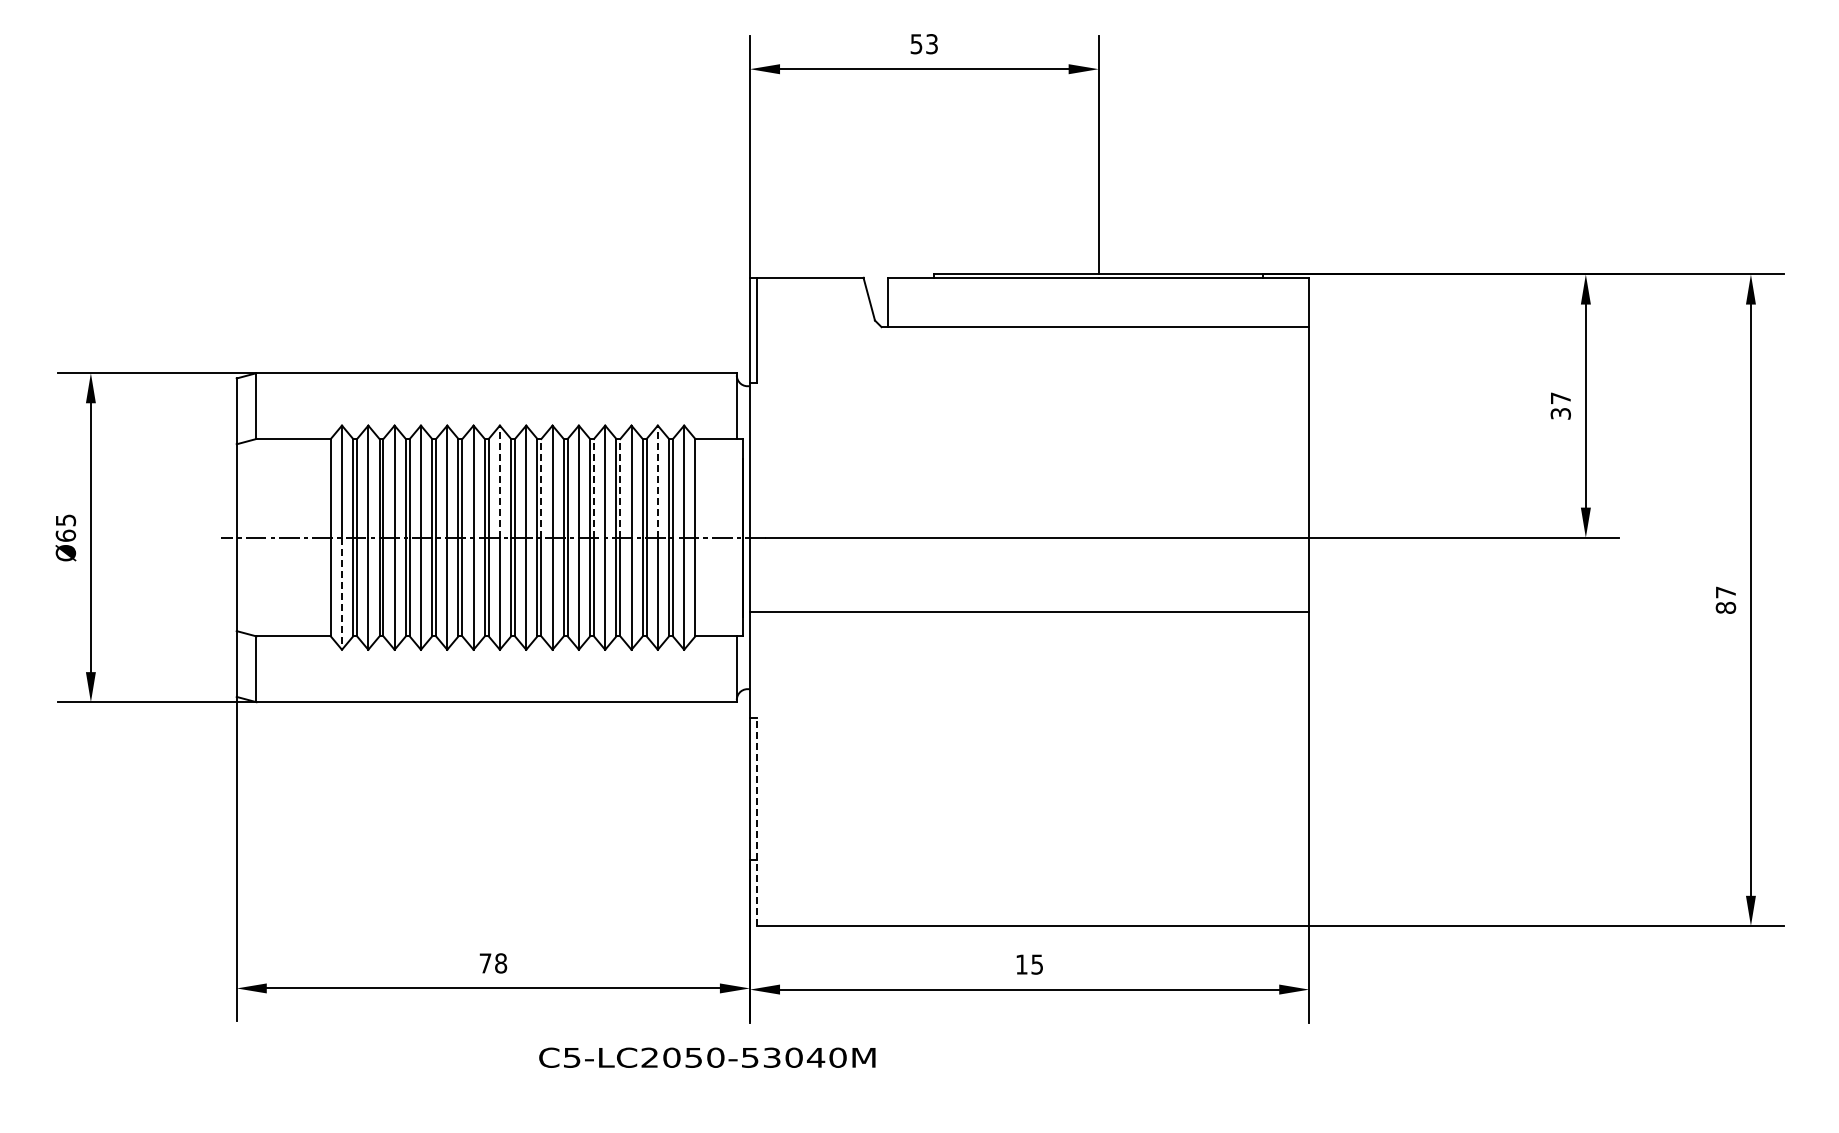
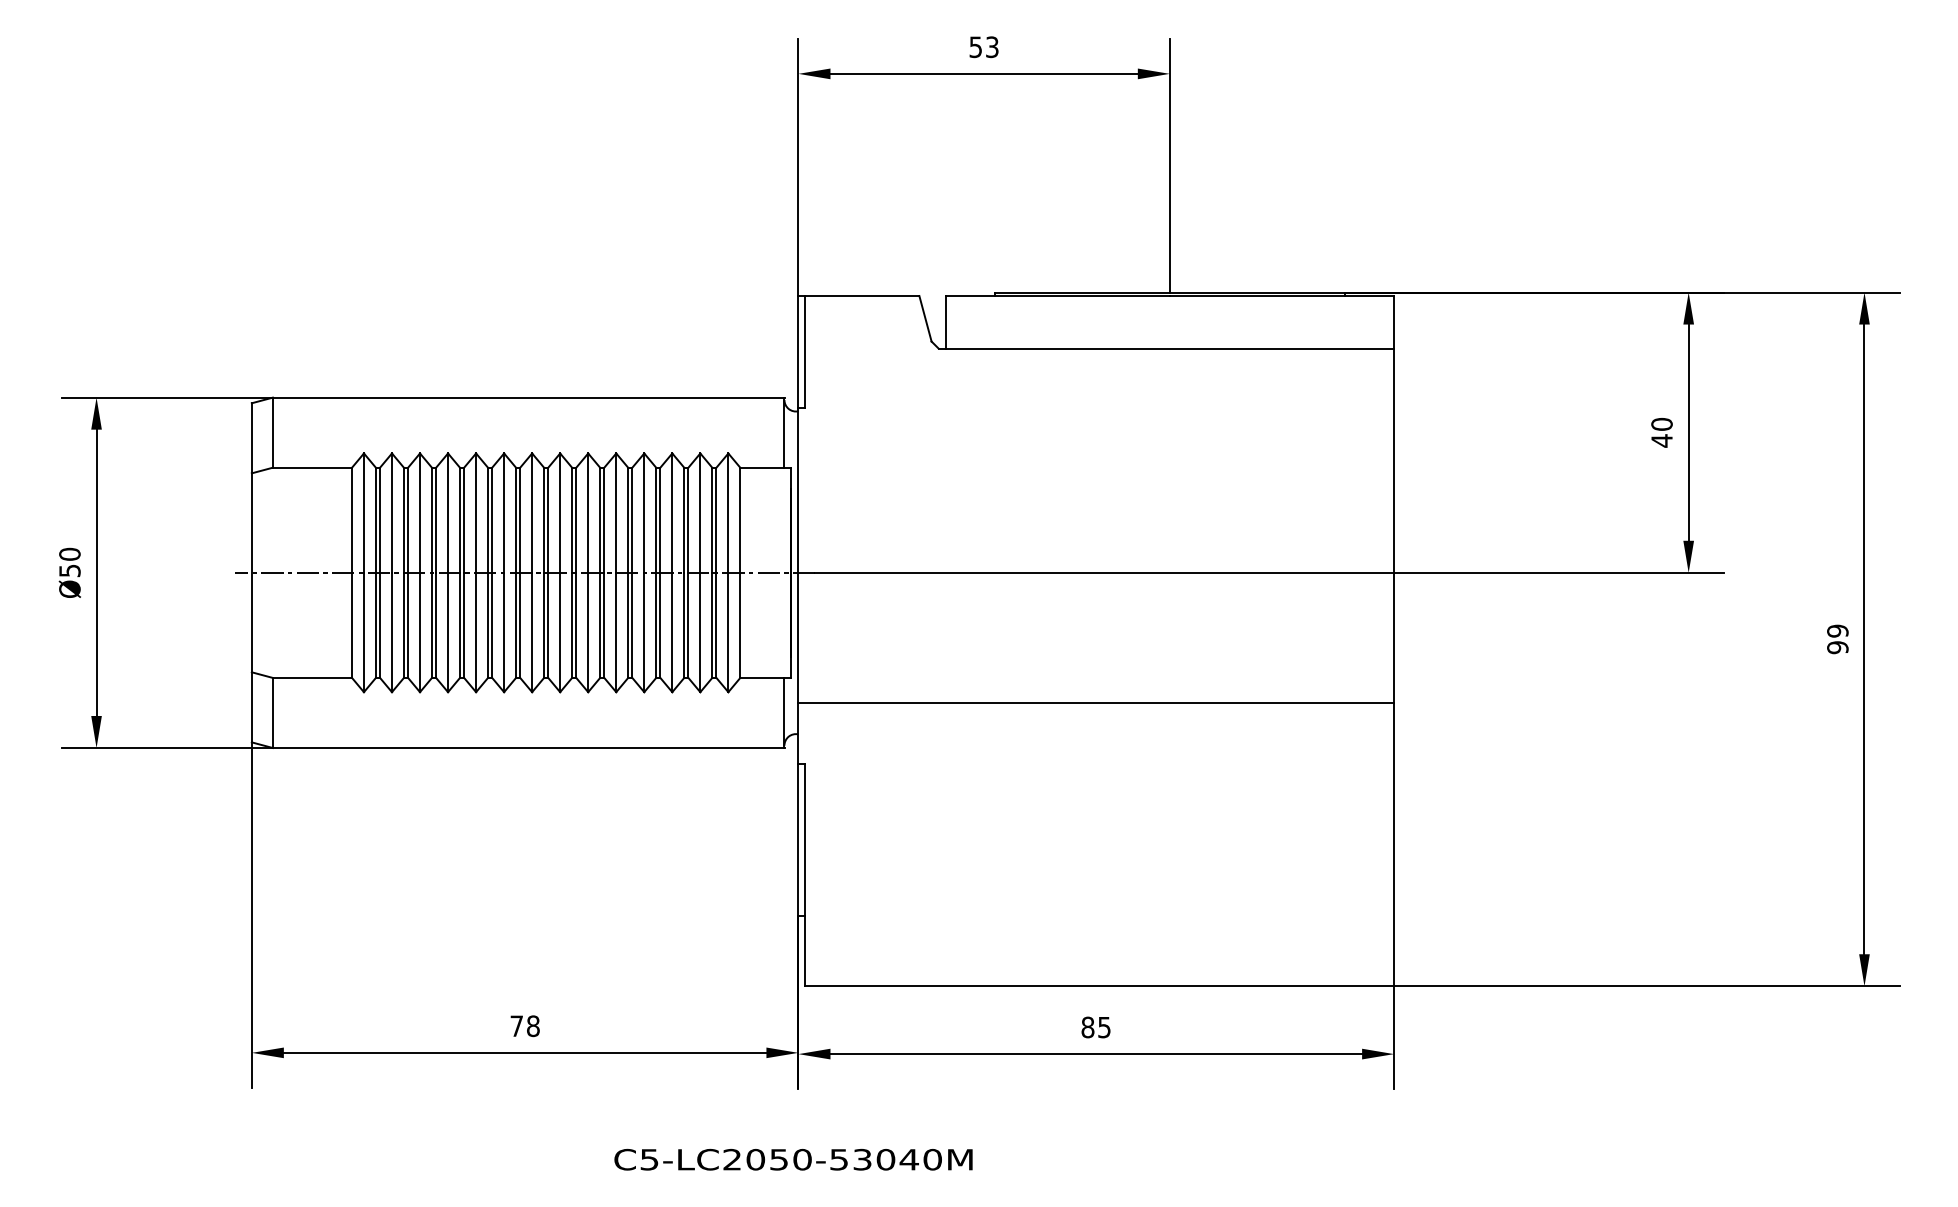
text: (1560, 406) -> (1661, 433), 37 -> 40
line: (499, 481) -> (531, 512), dashed -> solid
line: (657, 481) -> (699, 512), dashed -> solid
line: (541, 487) -> (576, 519), dashed -> solid
line: (594, 487) -> (632, 519), dashed -> solid
line: (620, 487) -> (660, 519), dashed -> solid
text: (65, 527) -> (69, 561), Ø65 -> Ø50
line: (342, 594) -> (364, 633), dashed -> solid
text: (1725, 600) -> (1837, 639), 87 -> 99
line: (1029, 612) -> (1096, 703), moved
line: (756, 821) -> (805, 875), dashed -> solid
text: (1021, 964) -> (1087, 1027), 15 -> 85
text: (707, 1057) -> (793, 1159), moved

